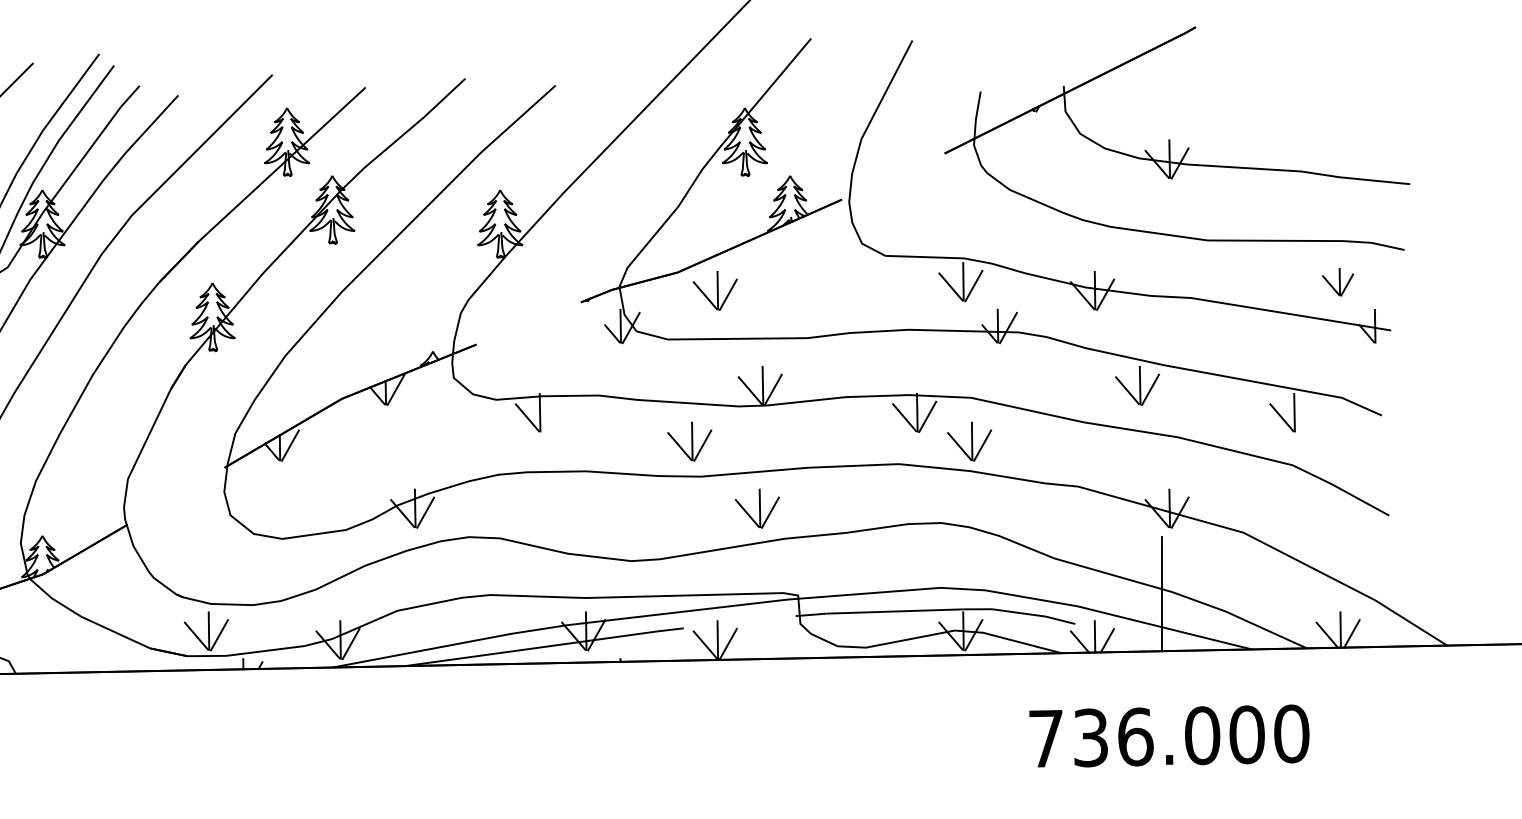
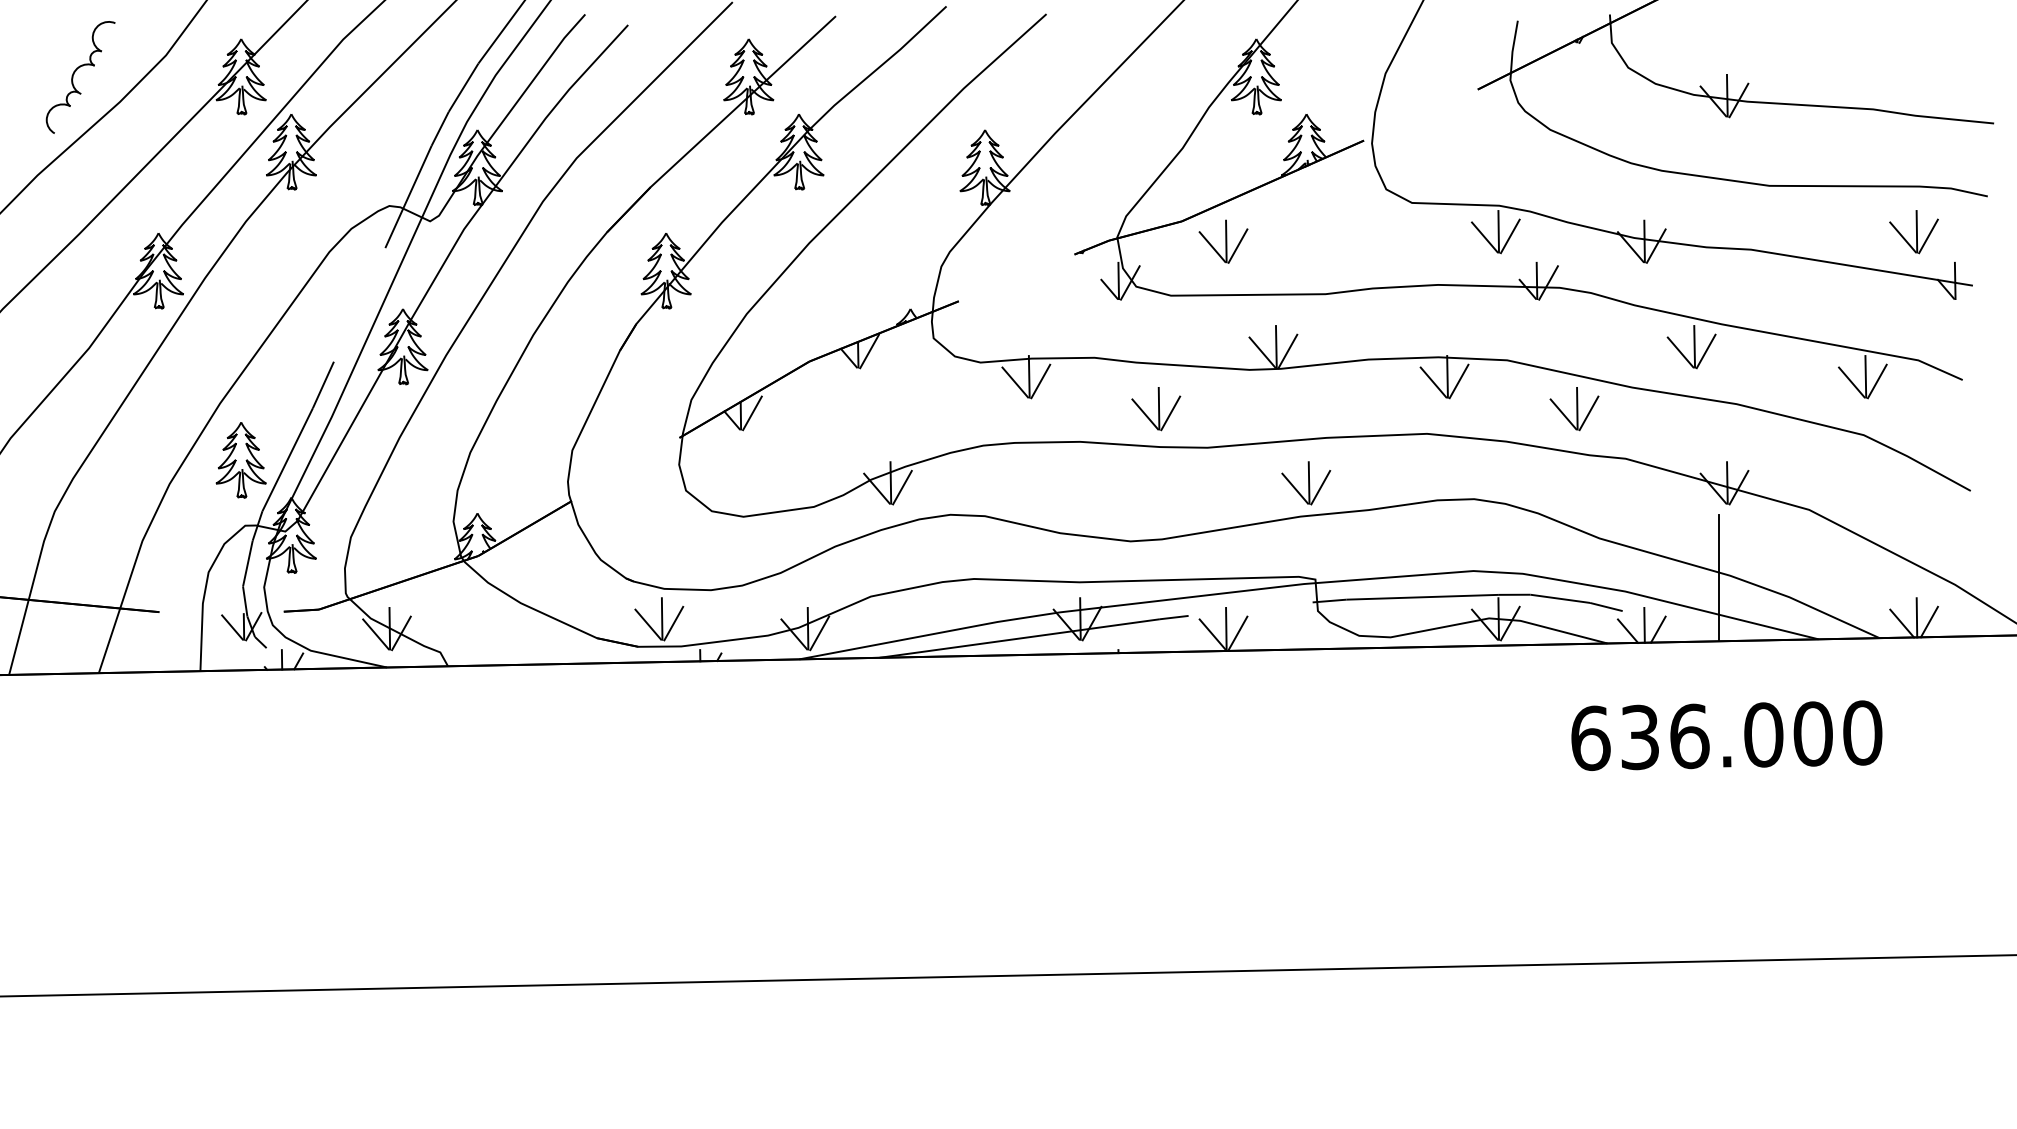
part: (1337, 282) -> (1913, 232), size x1.43
line: (550, 416) -> (1040, 381), added
line: (1304, 416) -> (1876, 381), added
part: (690, 442) -> (1156, 409), moved
part: (969, 442) -> (1574, 409), moved
part: (757, 508) -> (1306, 483), moved
text: (1046, 738) -> (1590, 738), 736.000 -> 636.000

